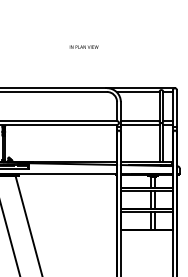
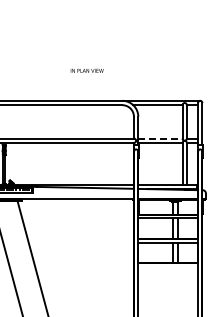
text: (83, 46) -> (86, 70), moved
line: (140, 121) -> (160, 138), solid -> dashed

